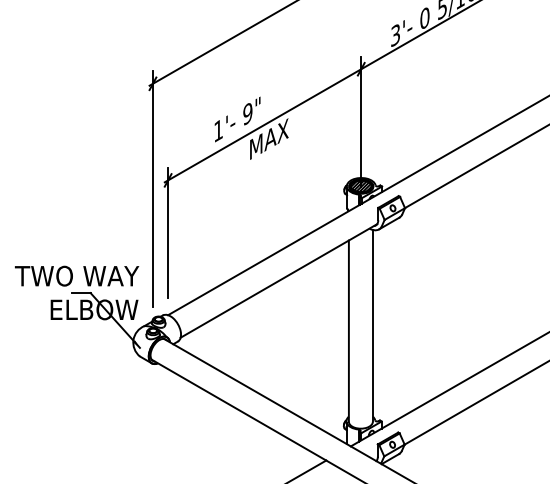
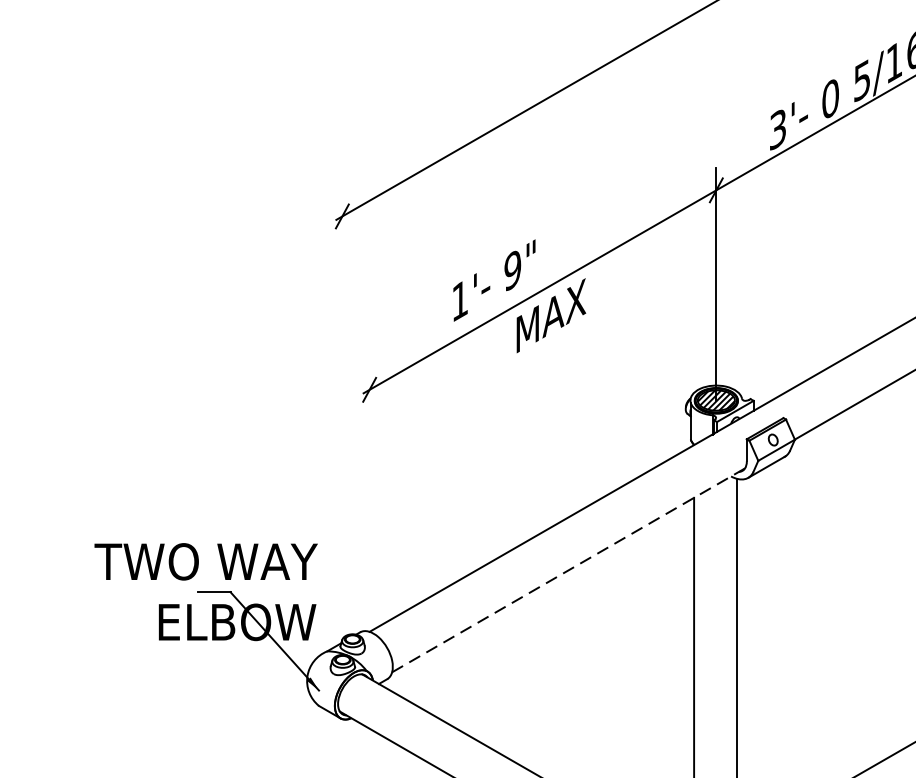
line: (152, 188) -> (341, 404), removed
line: (168, 232) -> (370, 483), removed
line: (278, 280) -> (567, 569), solid -> dashed

